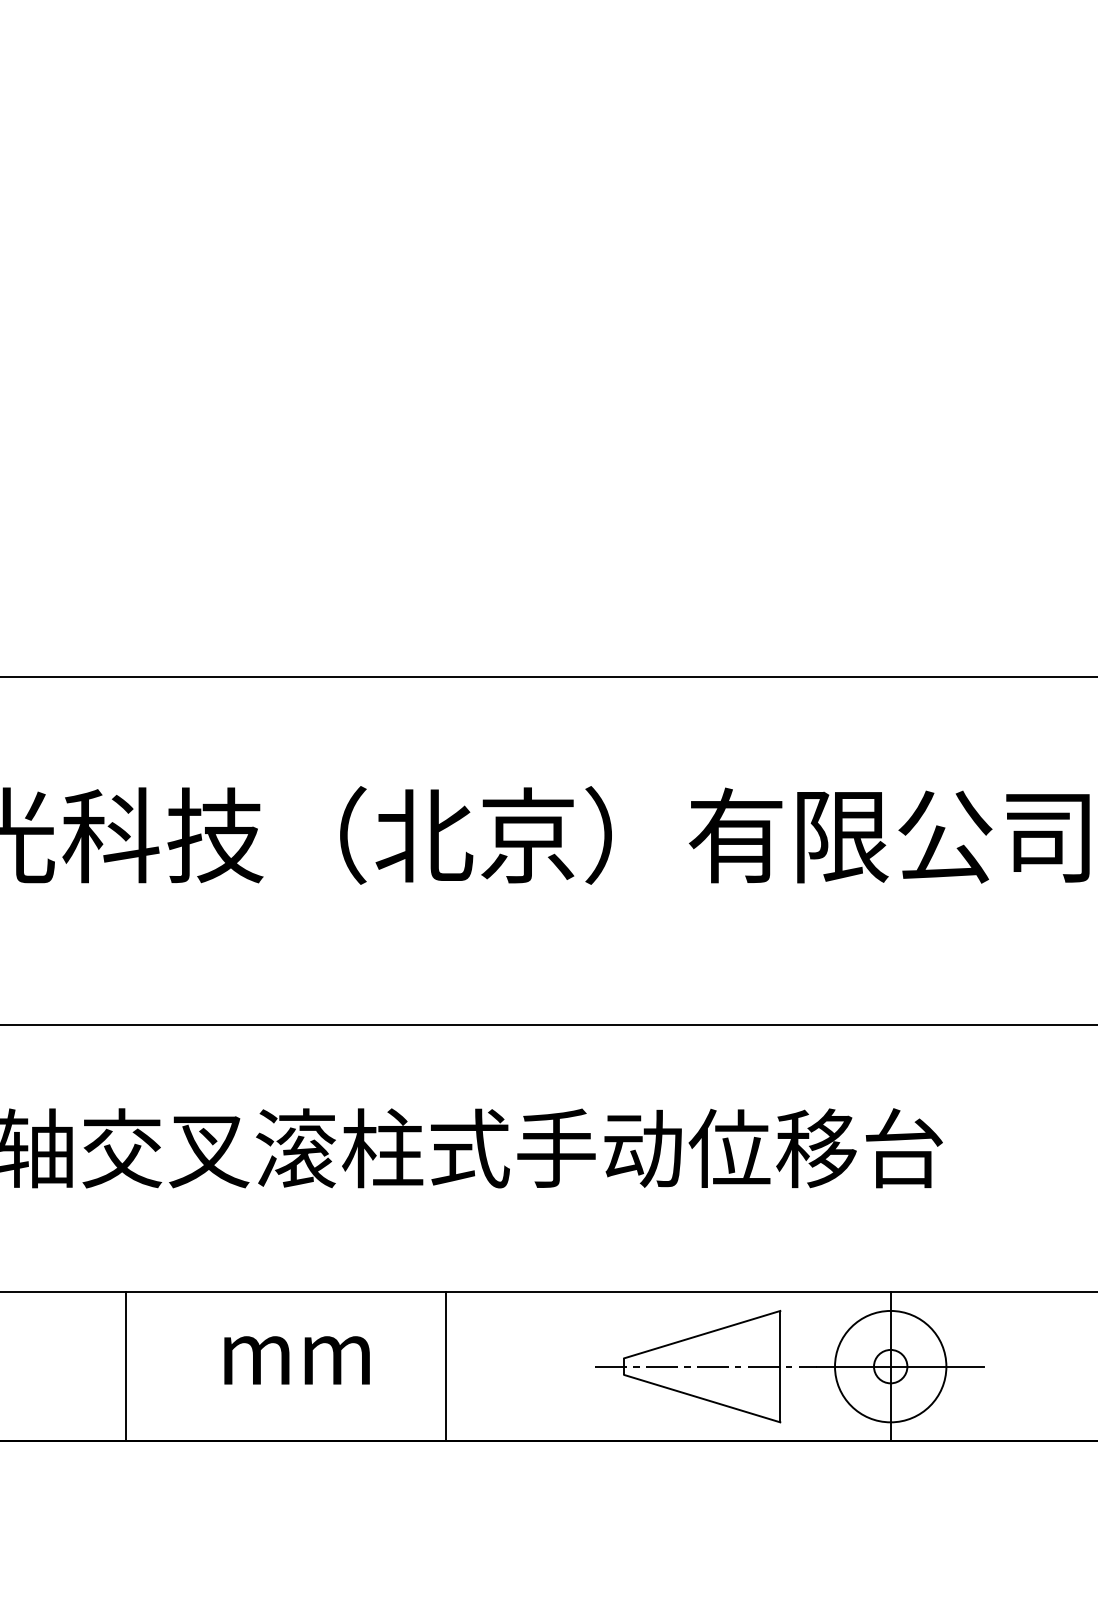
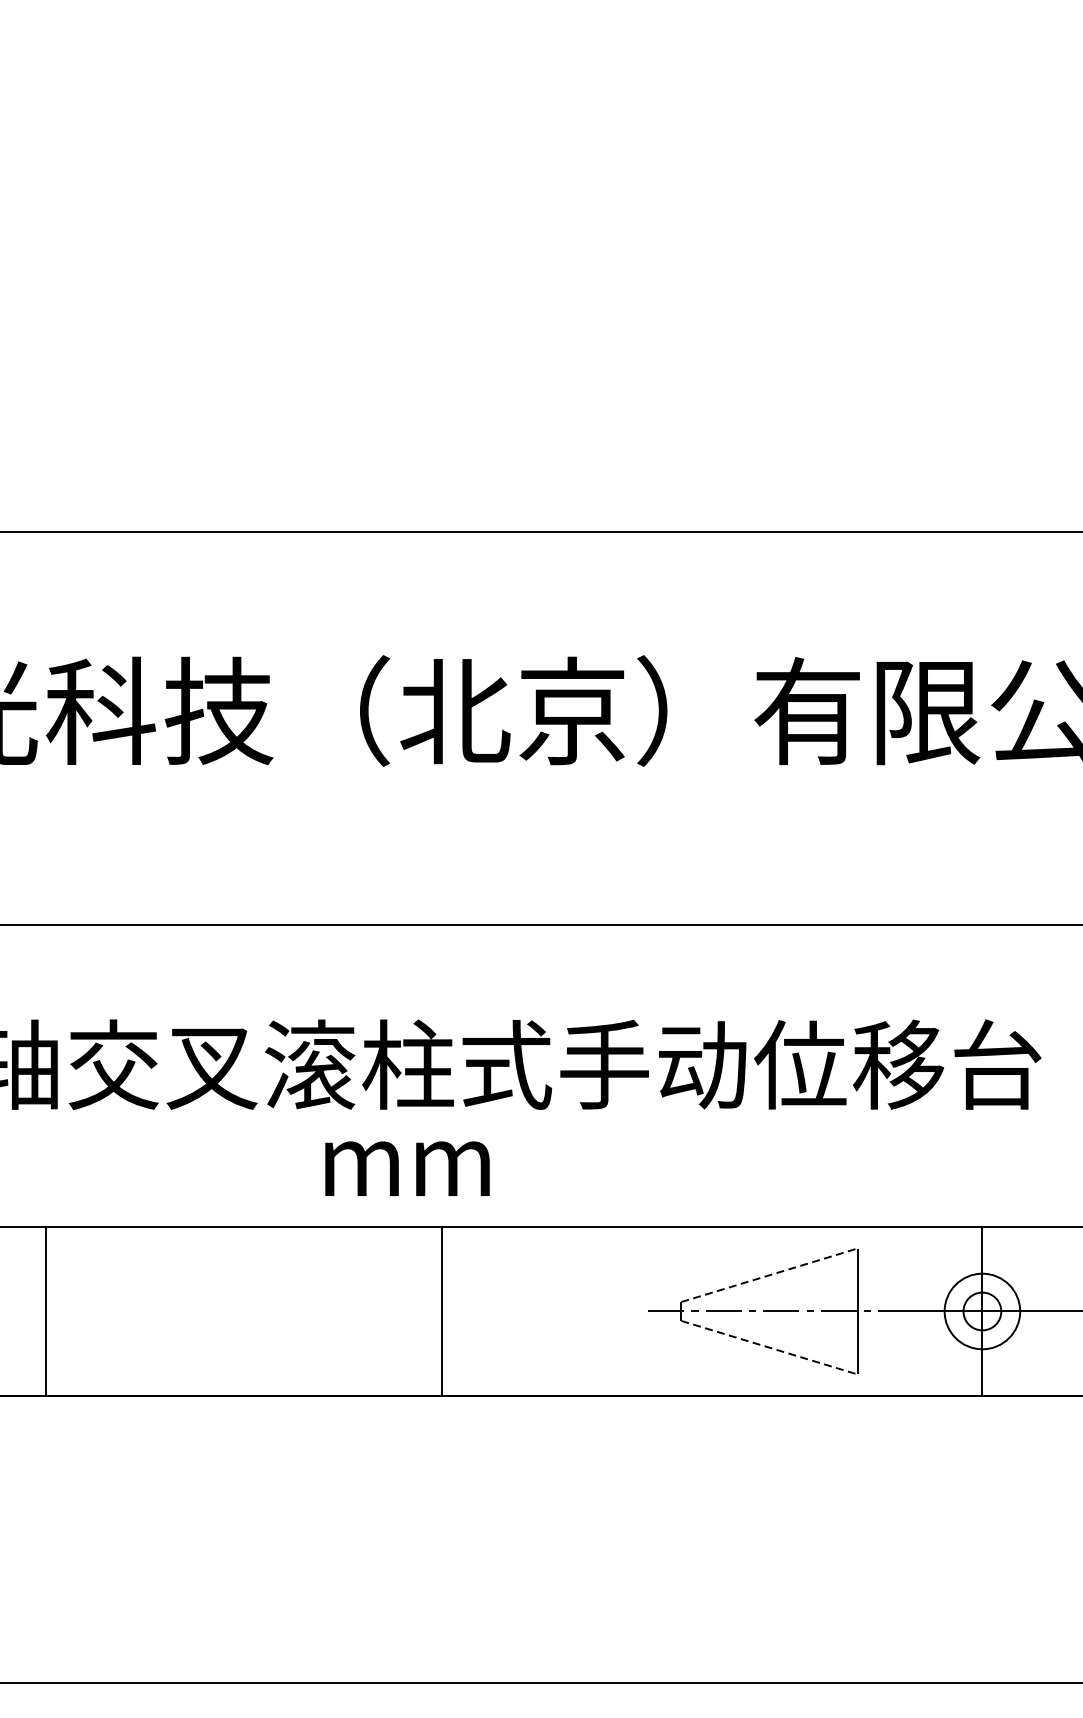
line: (702, 1334) -> (769, 1275), solid -> dashed
text: (296, 1360) -> (406, 1168), moved
line: (126, 1366) -> (46, 1311), moved
line: (446, 1366) -> (441, 1311), moved
circle: (890, 1366) -> (982, 1311), size x0.6
line: (702, 1398) -> (769, 1347), solid -> dashed

